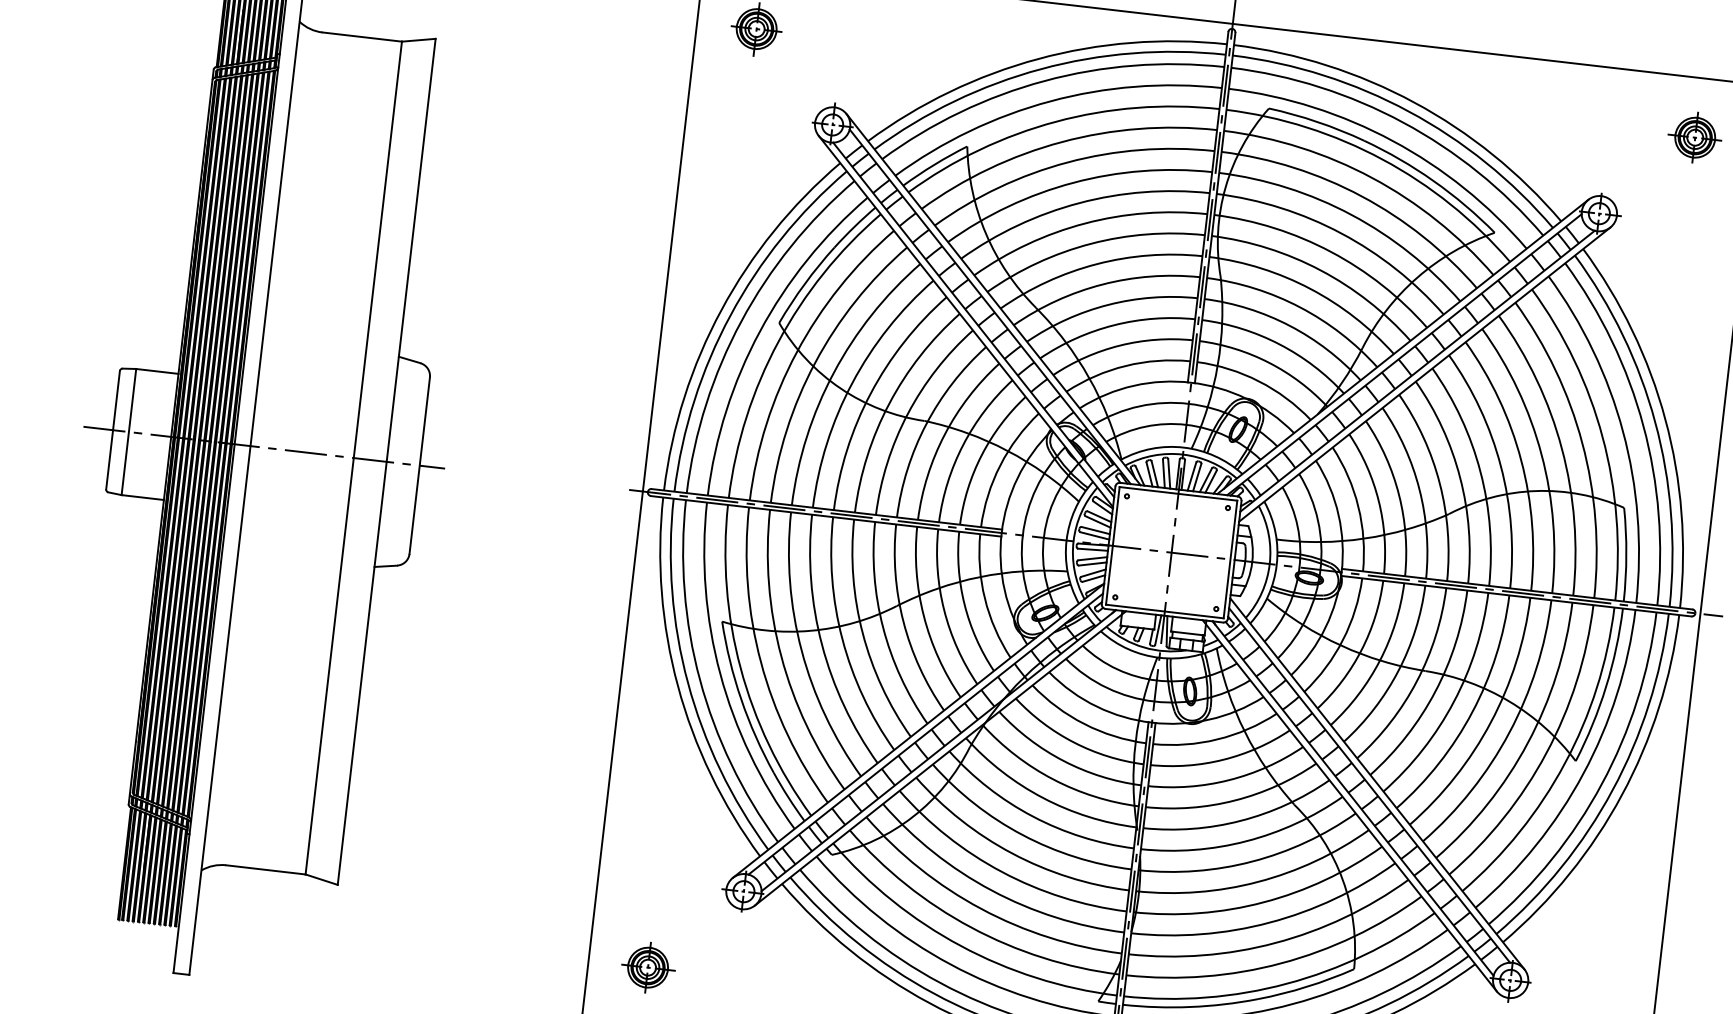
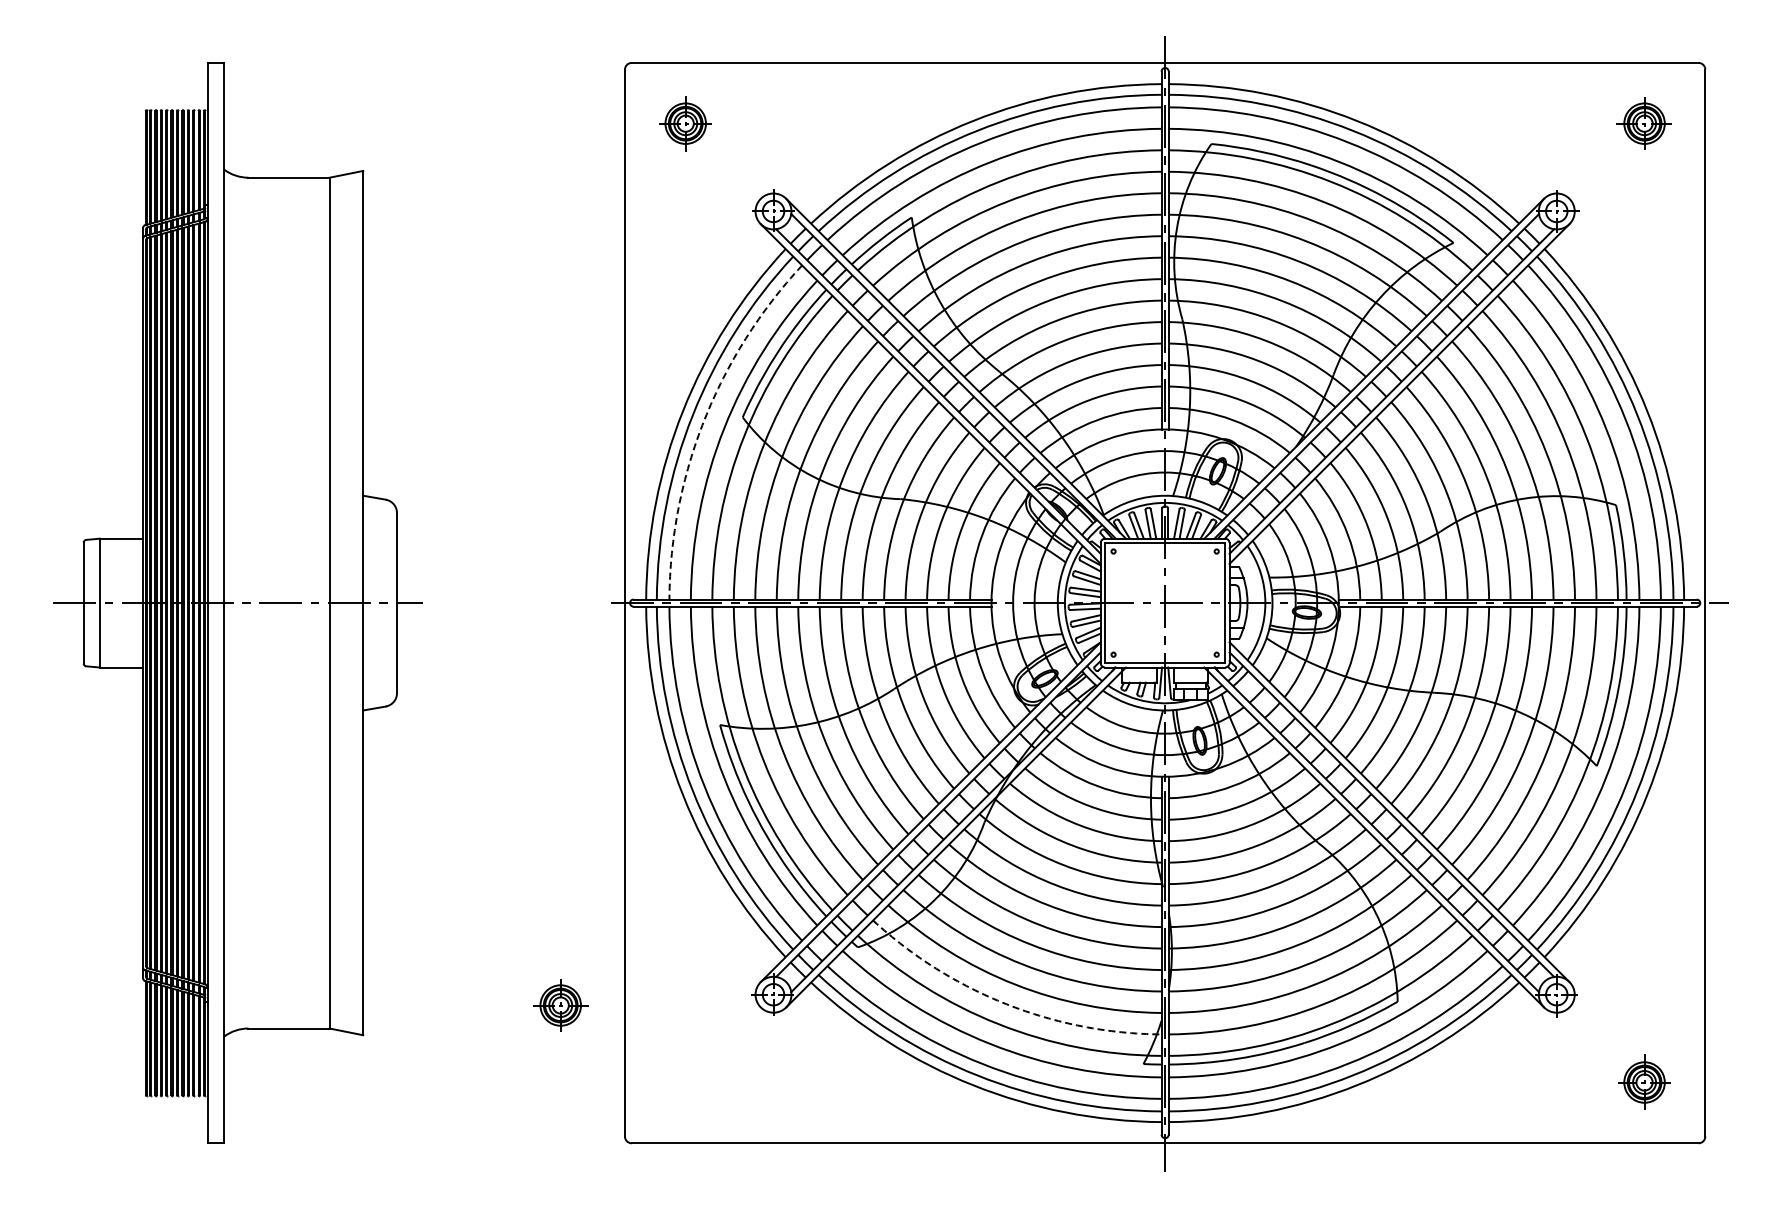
arc: (741, 321) -> (704, 420), solid -> dashed
arc: (970, 927) -> (1006, 1004), solid -> dashed
part: (647, 967) -> (560, 1005), moved

